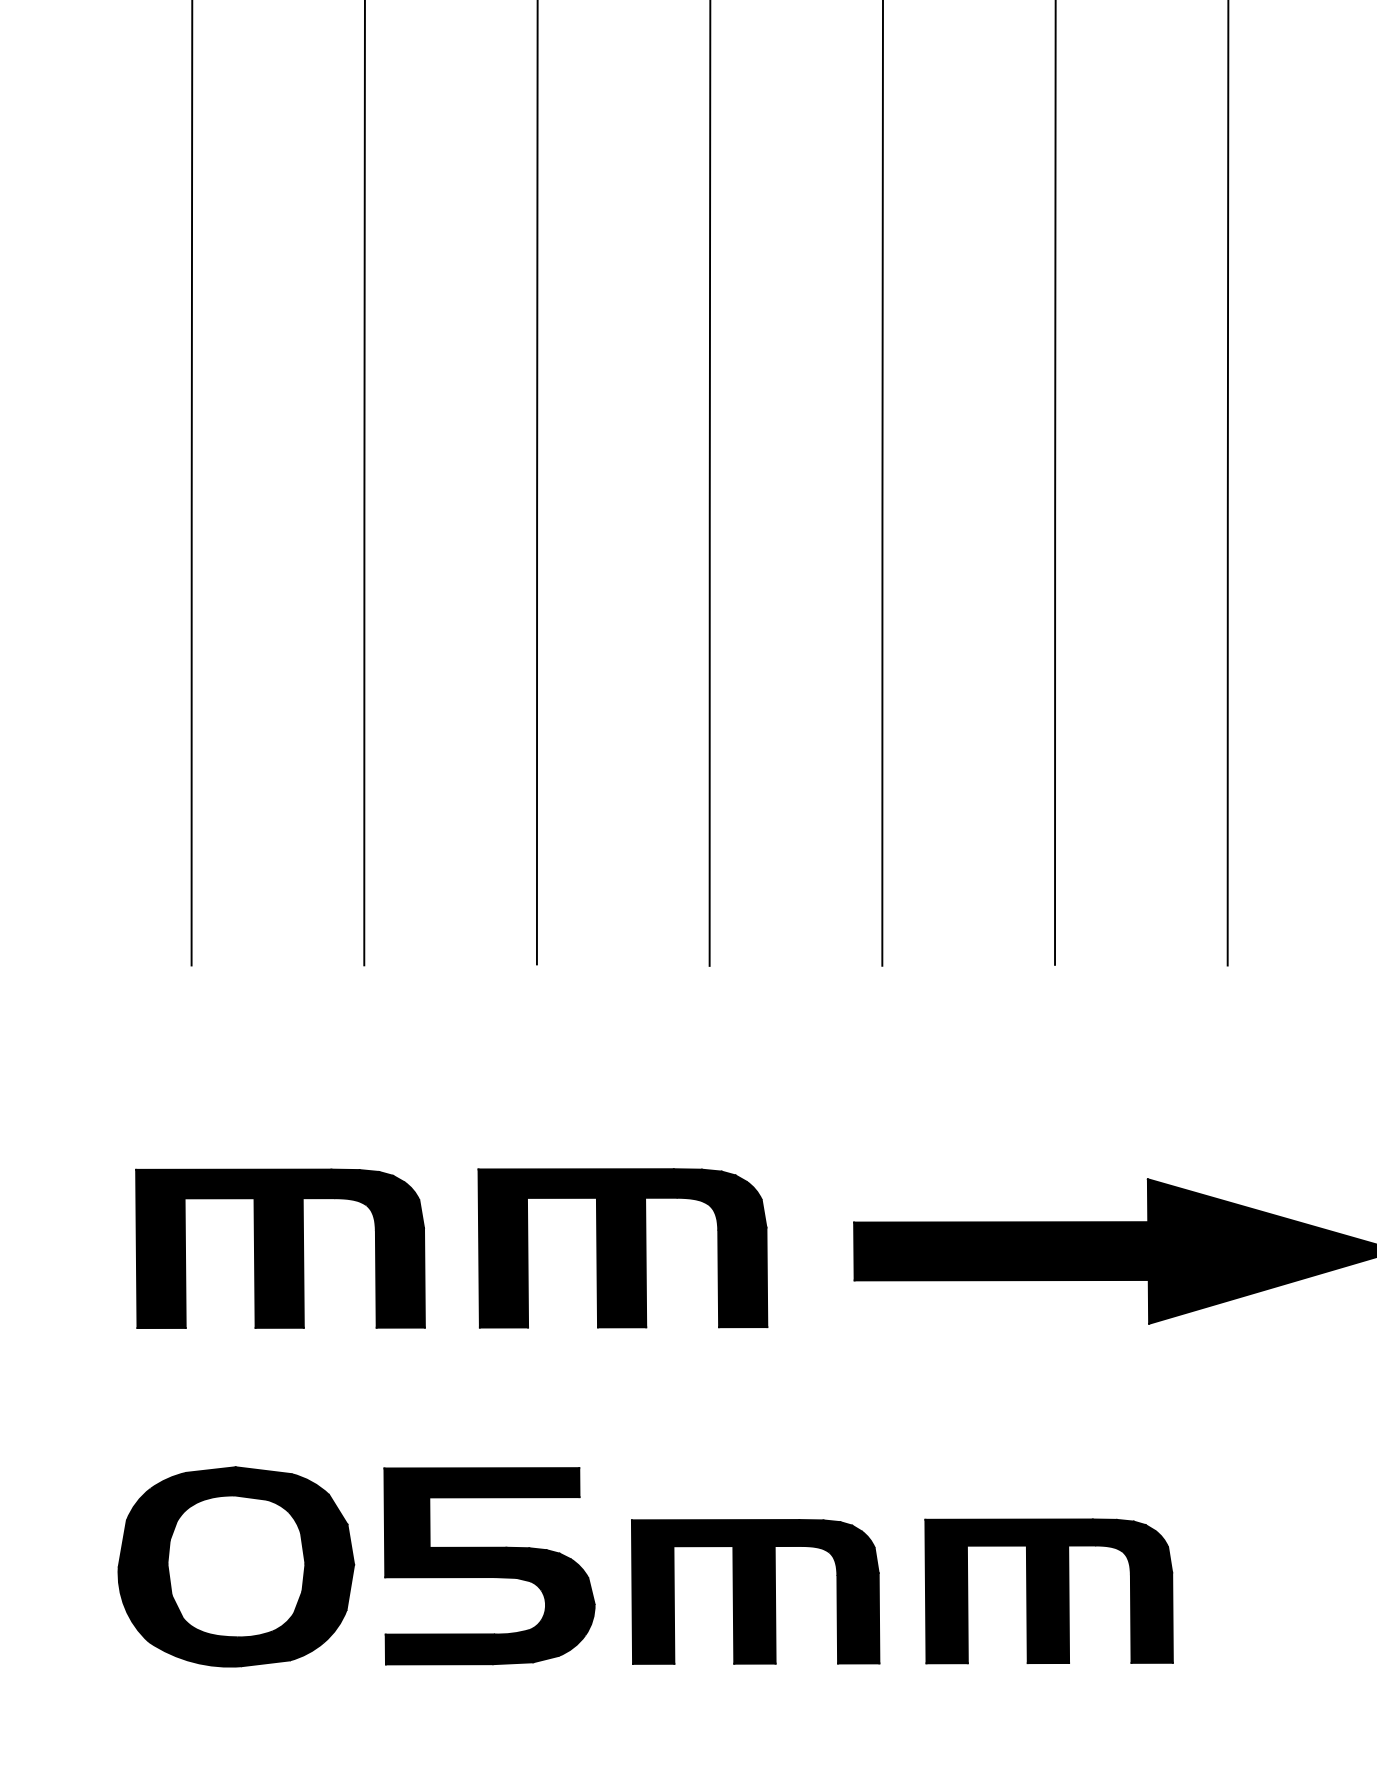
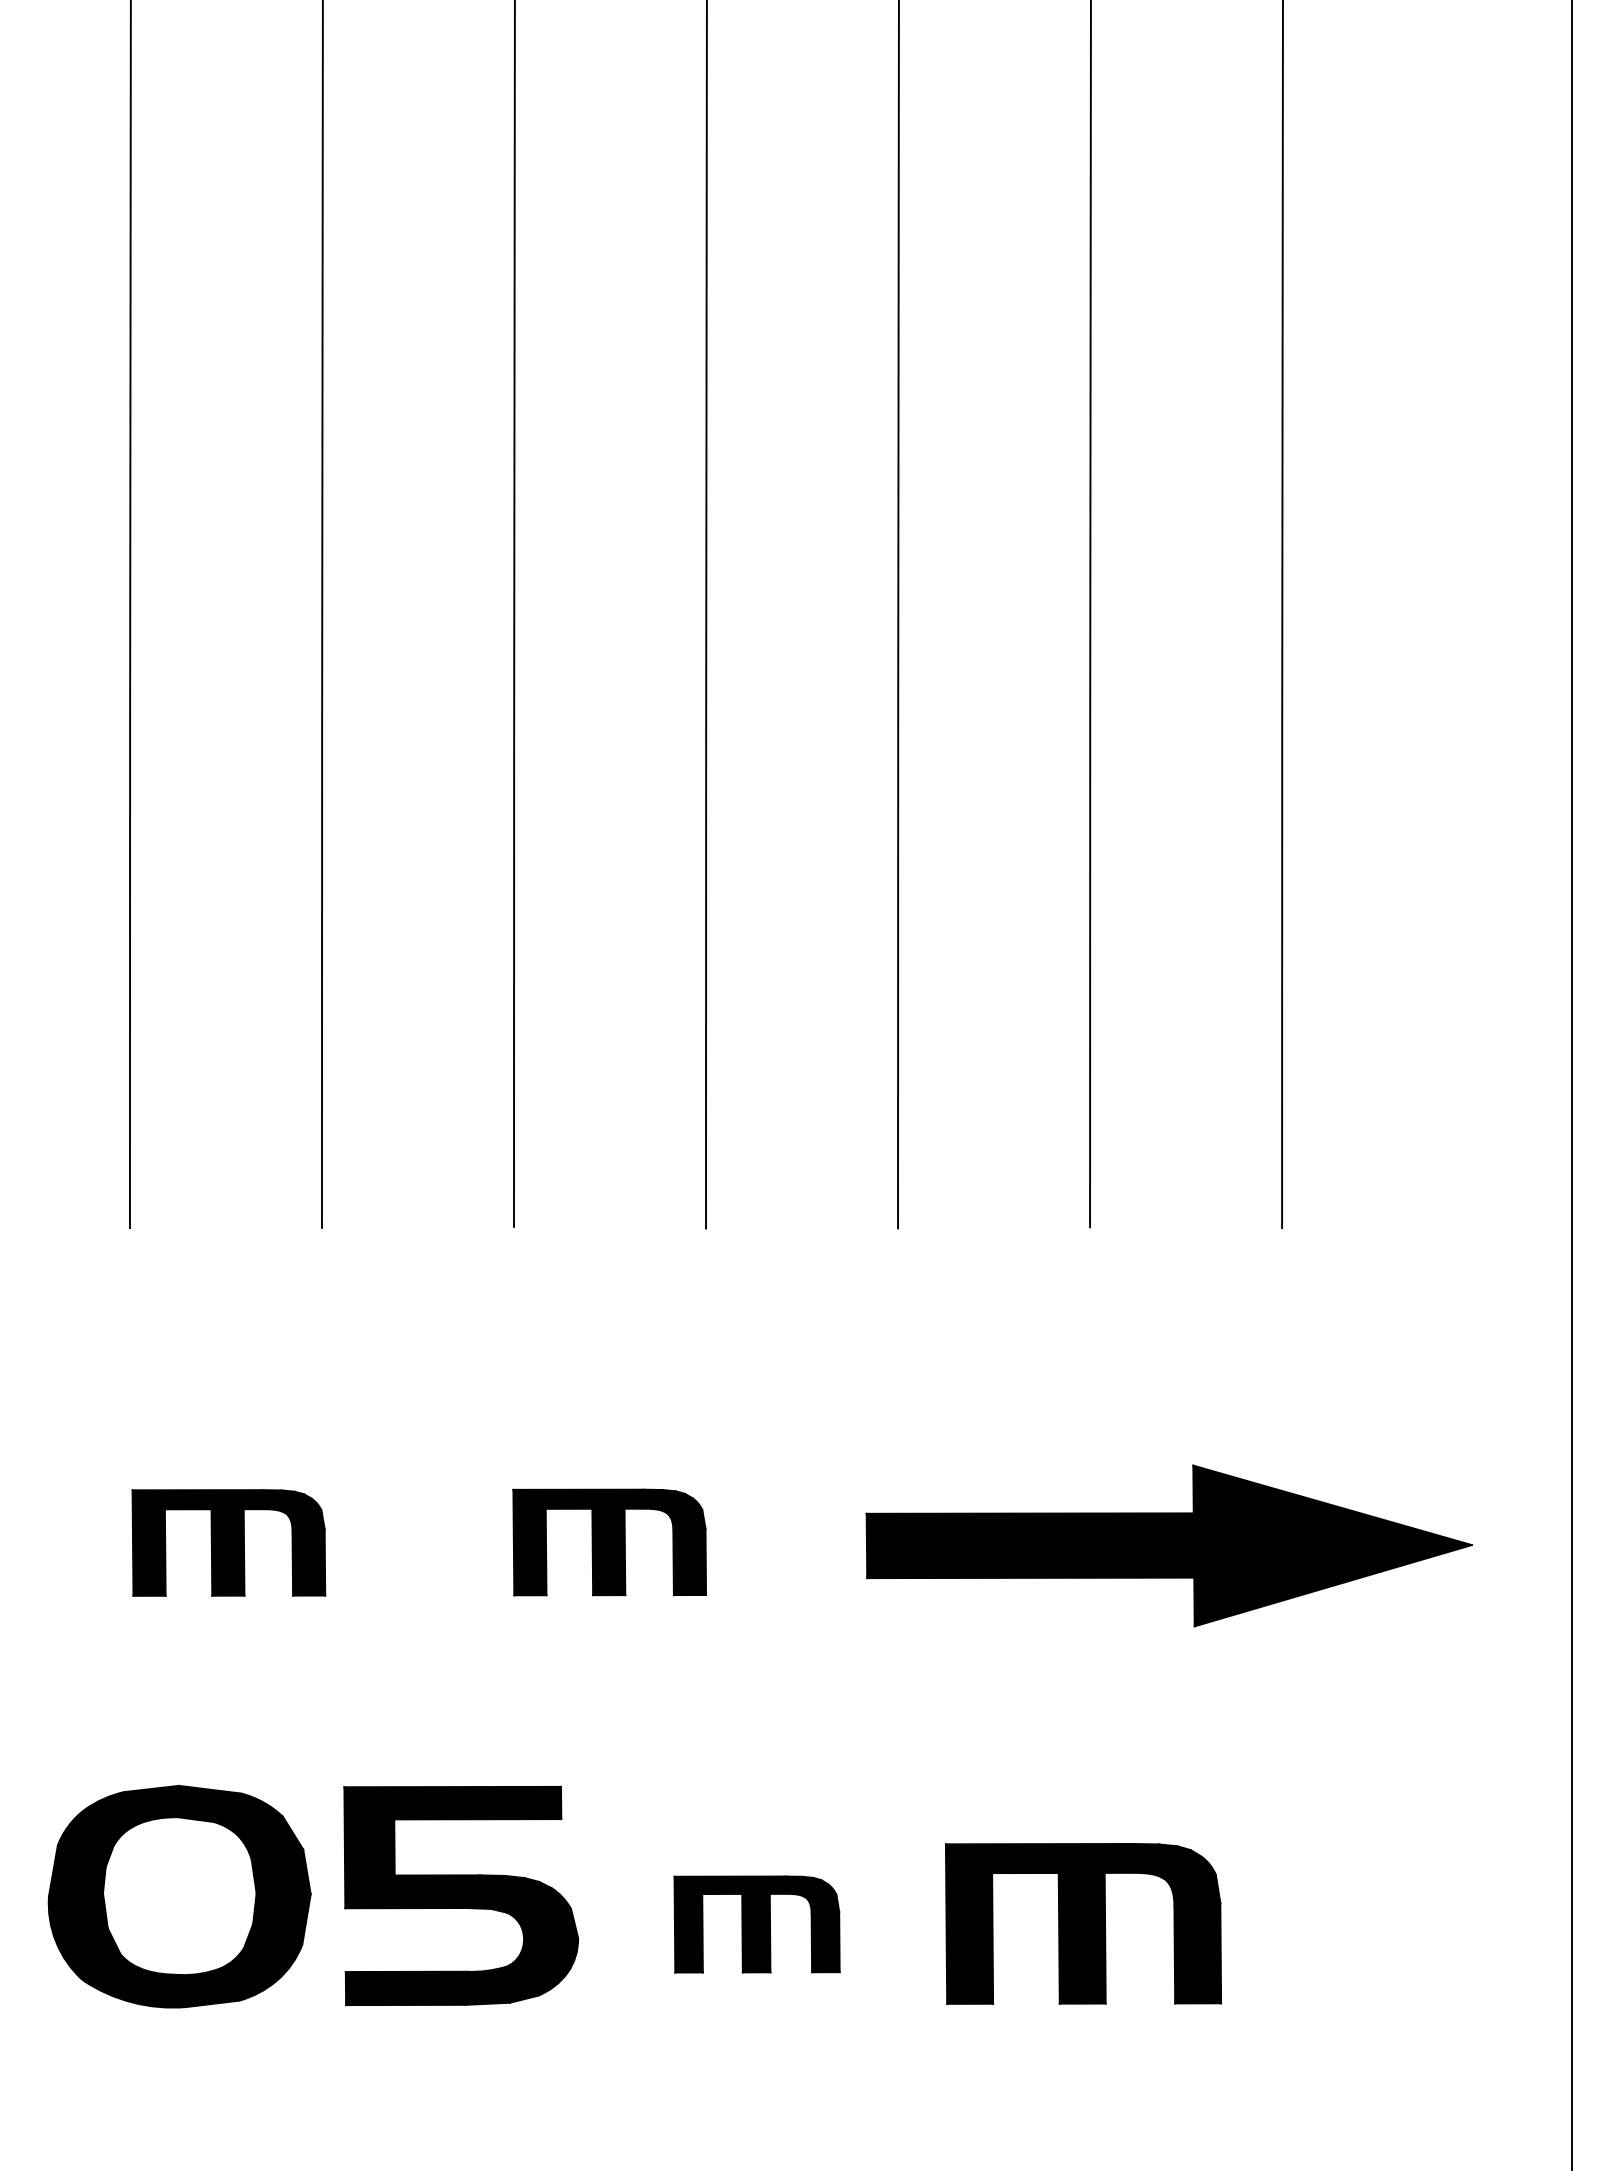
part: (280, 1248) -> (228, 1542), size x0.6
part: (622, 1248) -> (609, 1542), size x0.6
part: (755, 1591) -> (756, 1924), size x0.6

